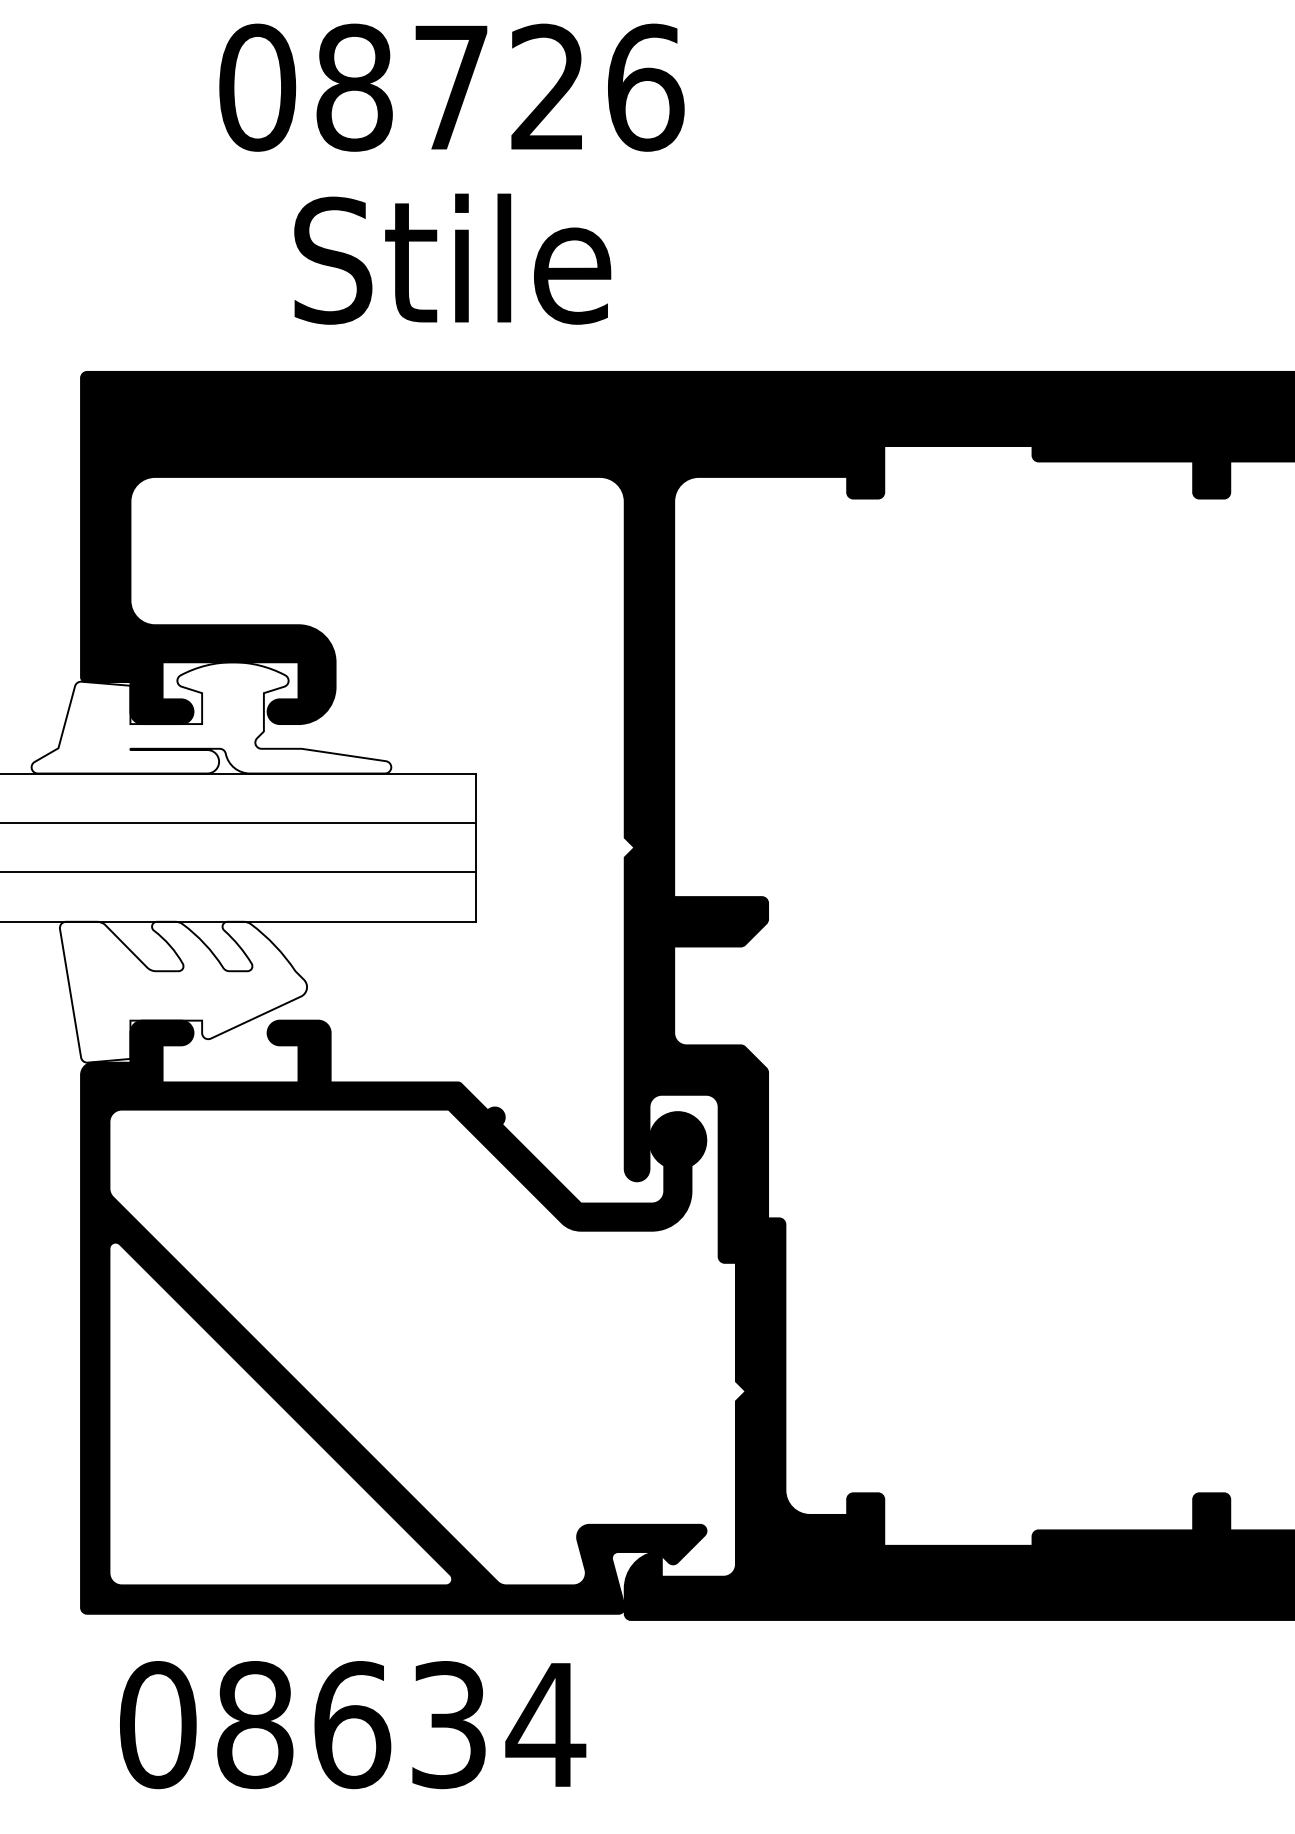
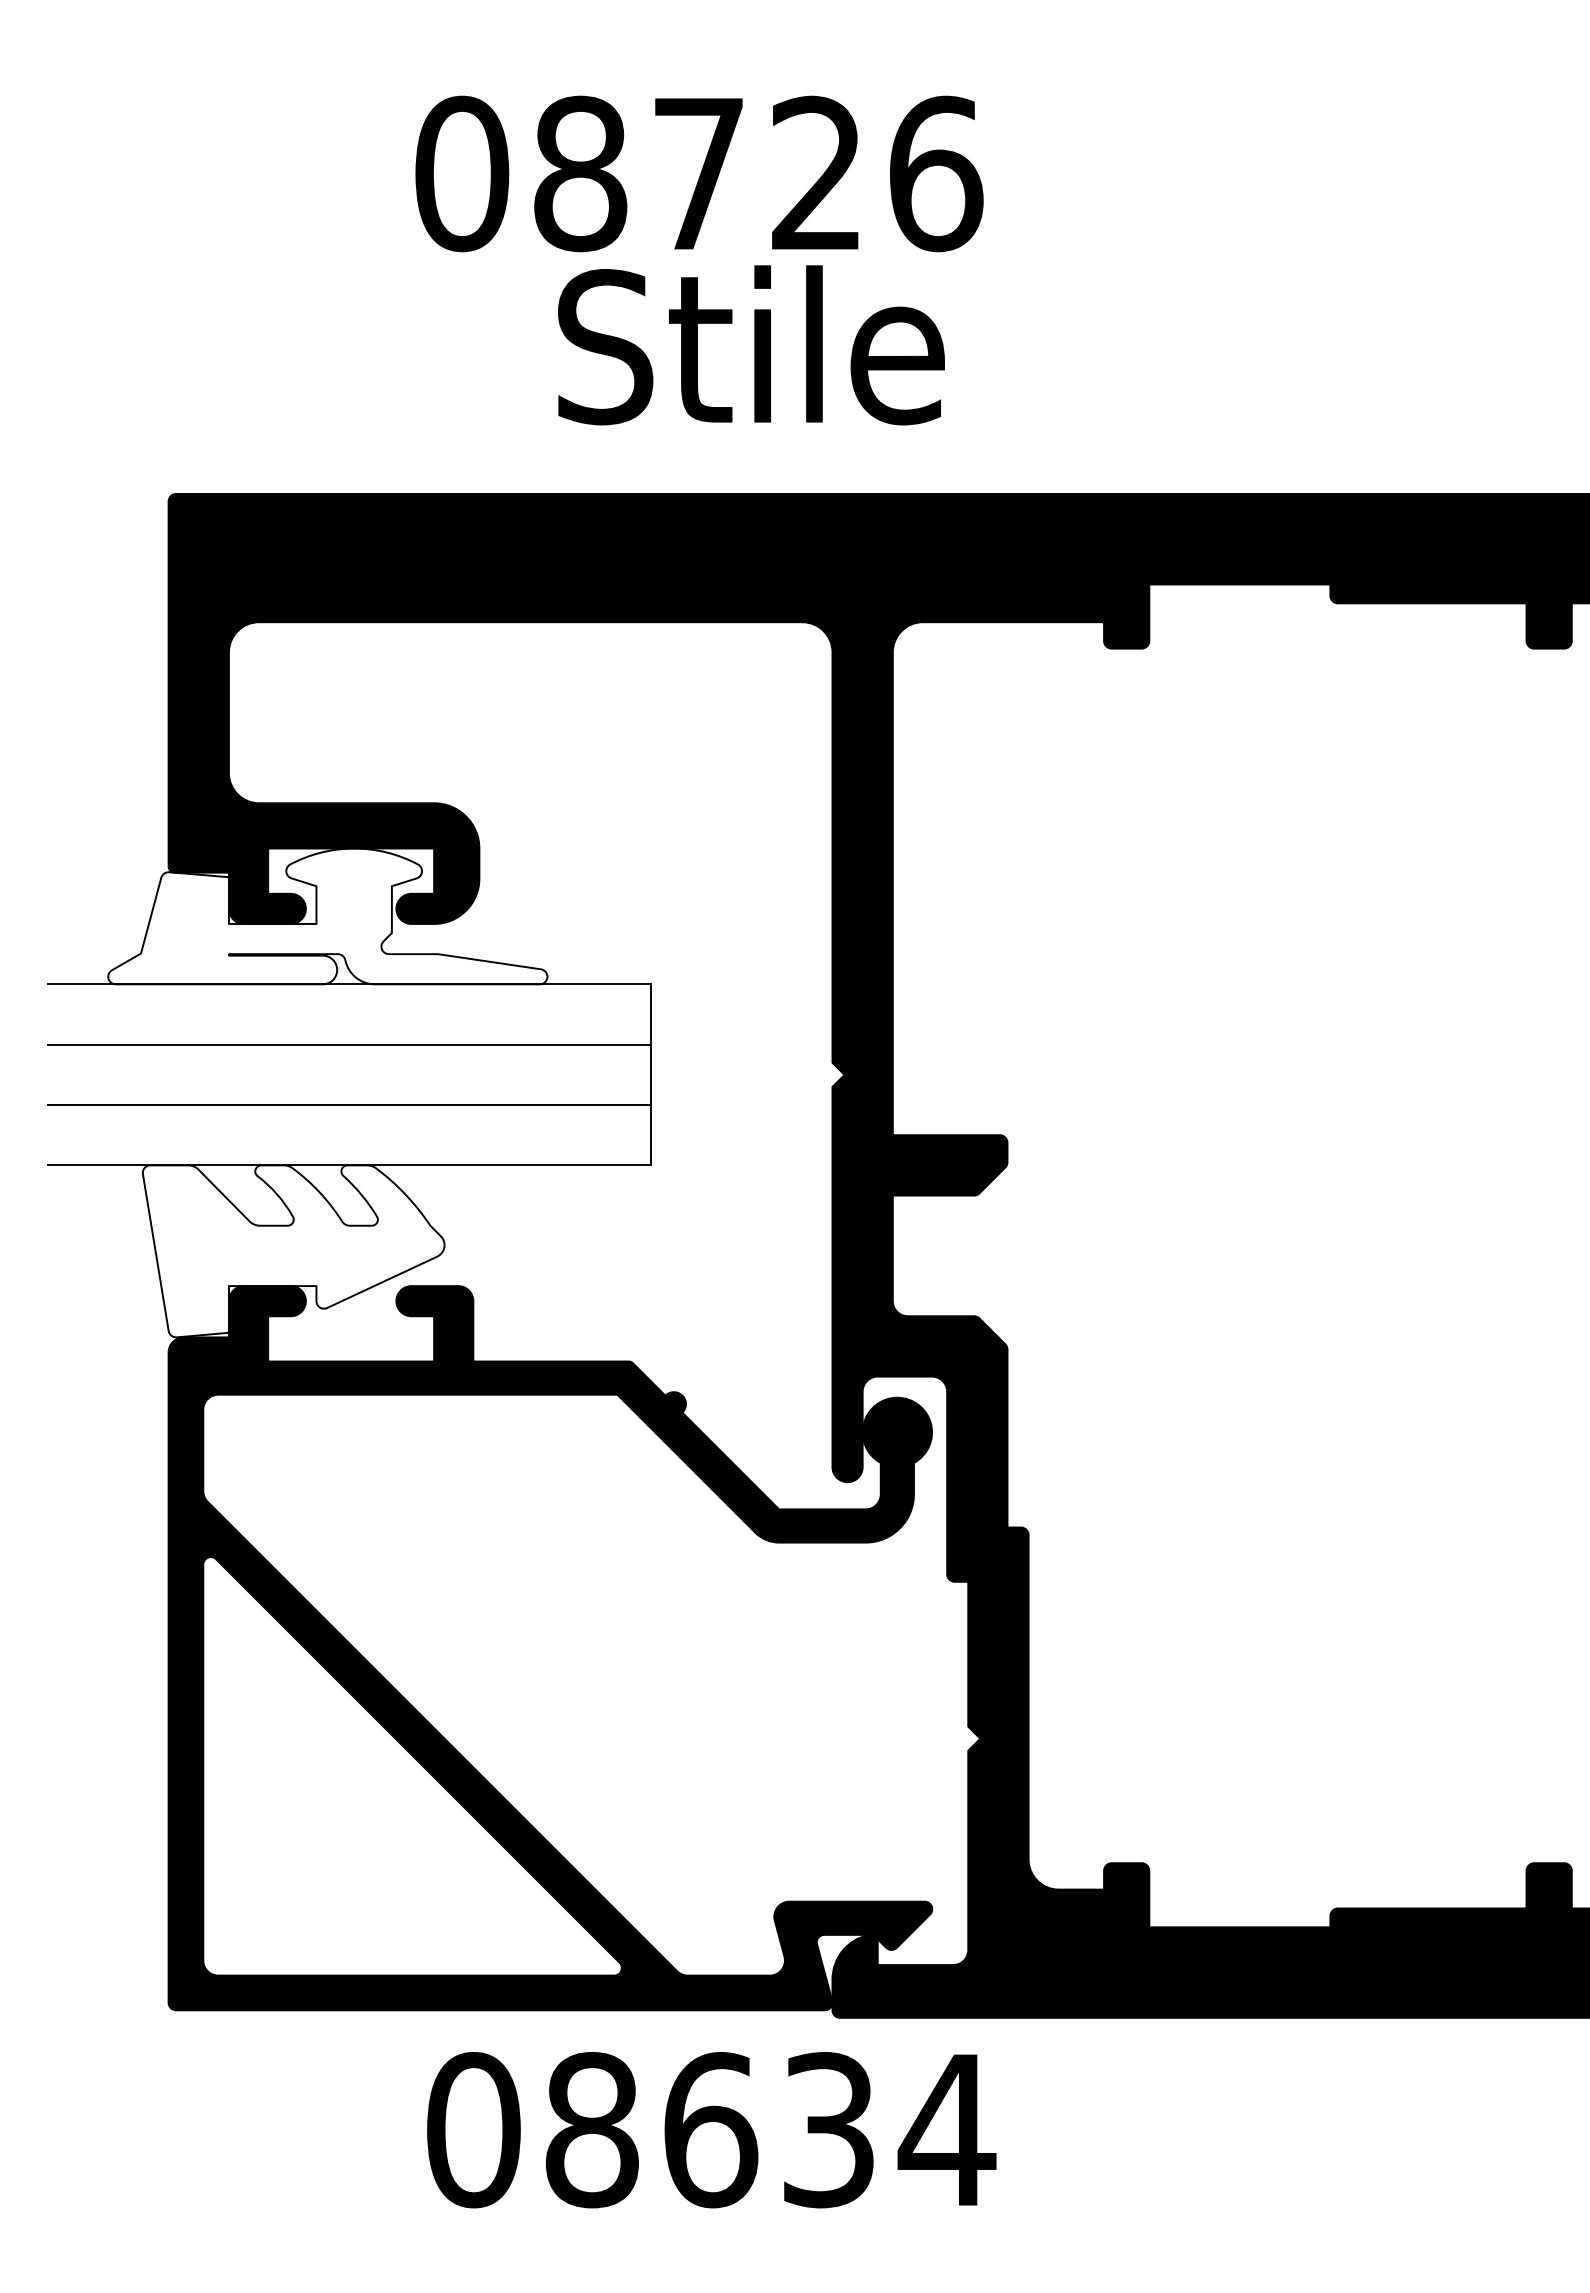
text: (451, 87) -> (699, 173), moved
text: (452, 259) -> (751, 345), moved
text: (352, 1725) -> (711, 2130), moved

